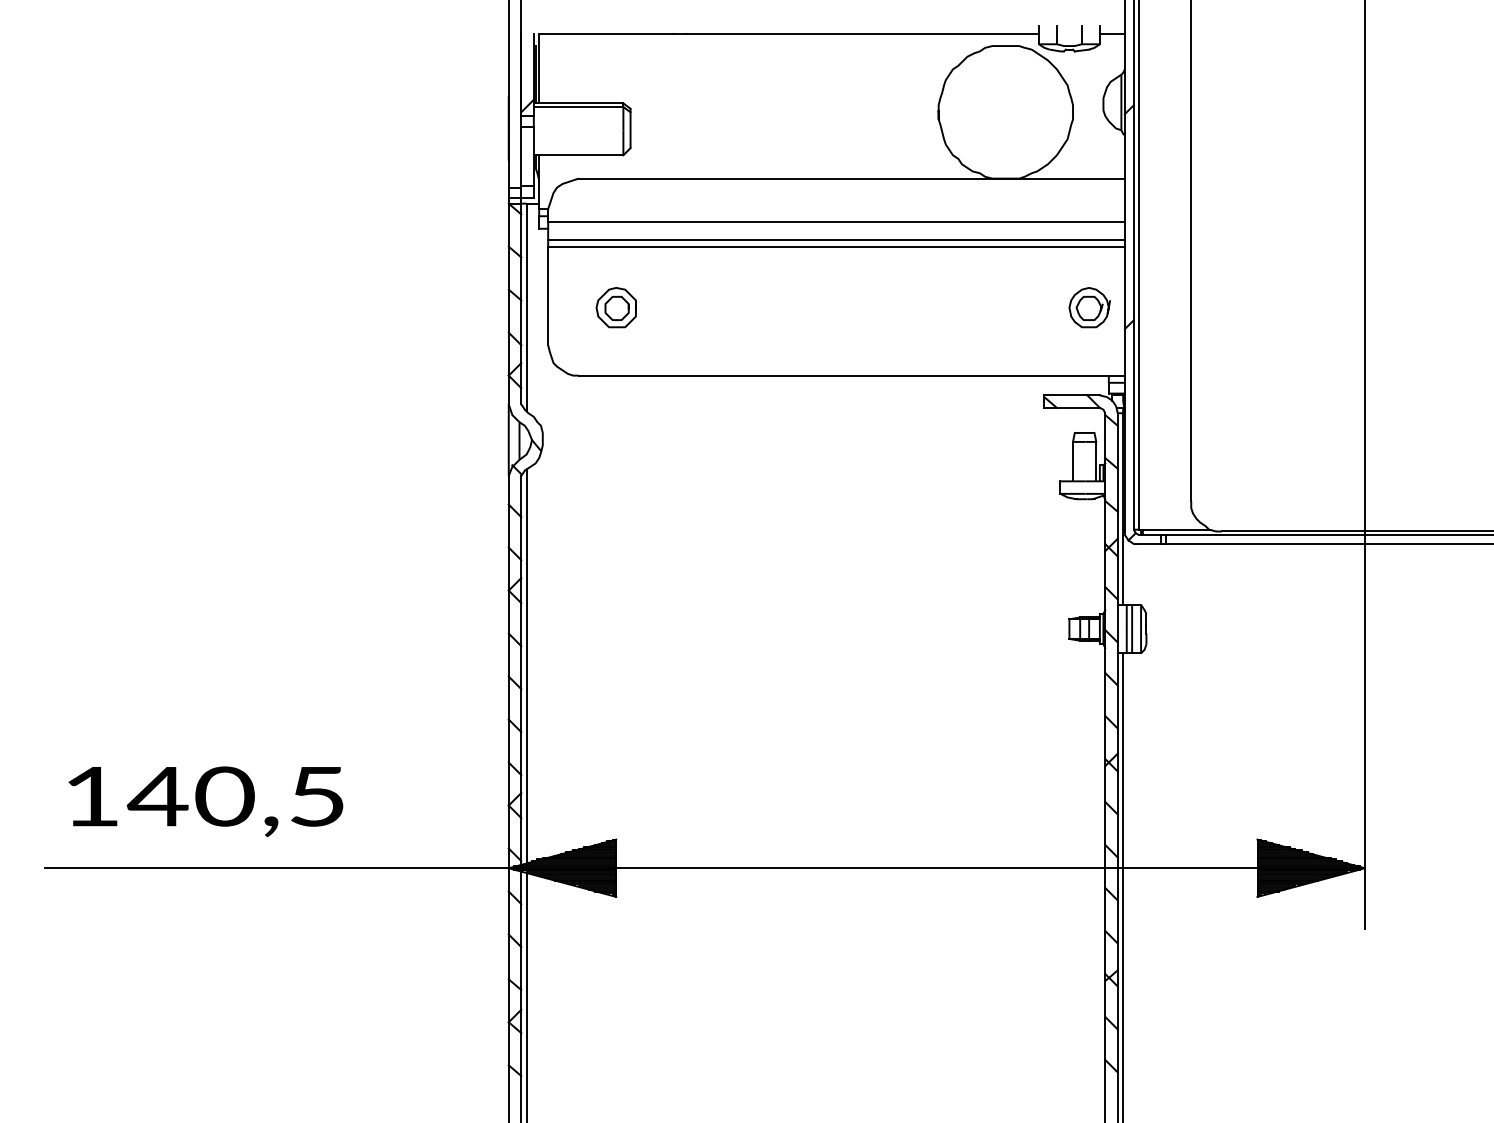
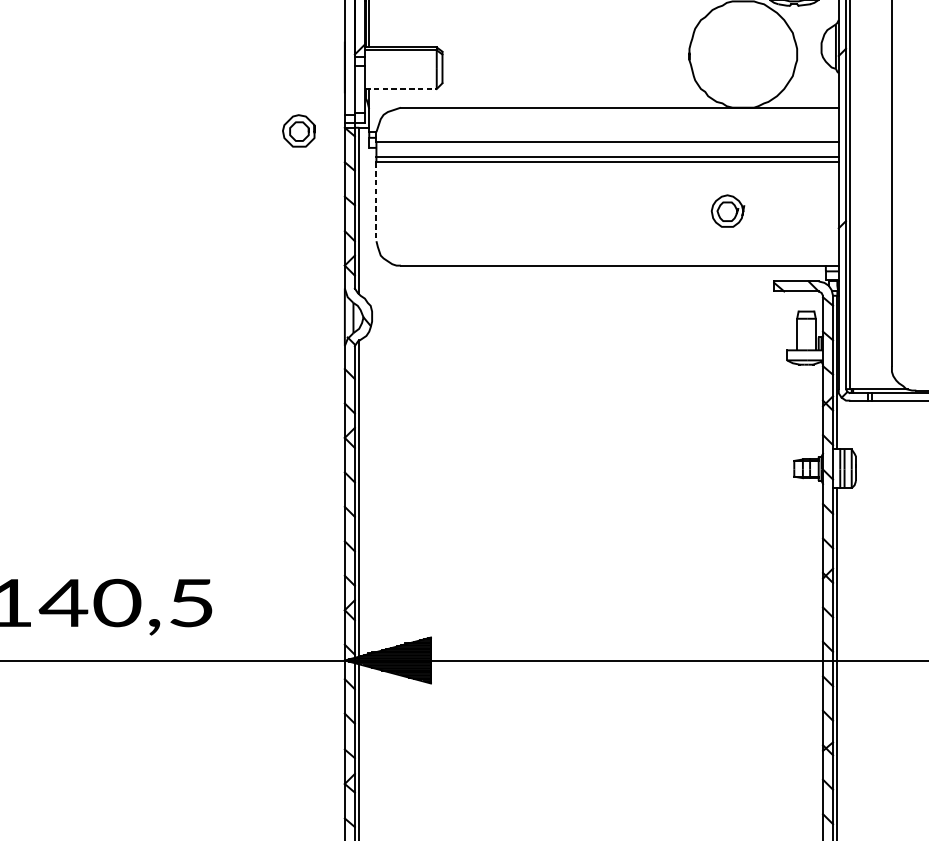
line: (578, 155) -> (400, 89), solid -> dashed
line: (548, 296) -> (376, 202), solid -> dashed
part: (615, 307) -> (298, 130), moved
part: (1089, 307) -> (727, 211), moved

